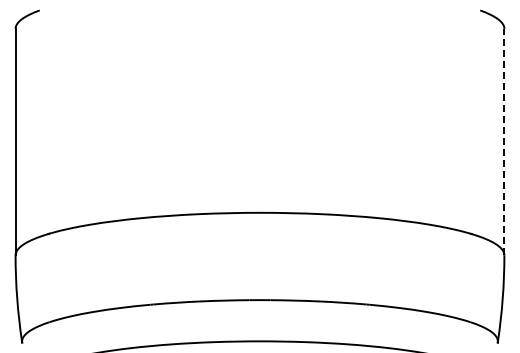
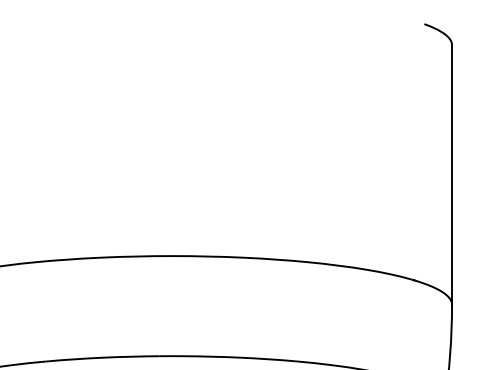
line: (504, 141) -> (452, 174), dashed -> solid

